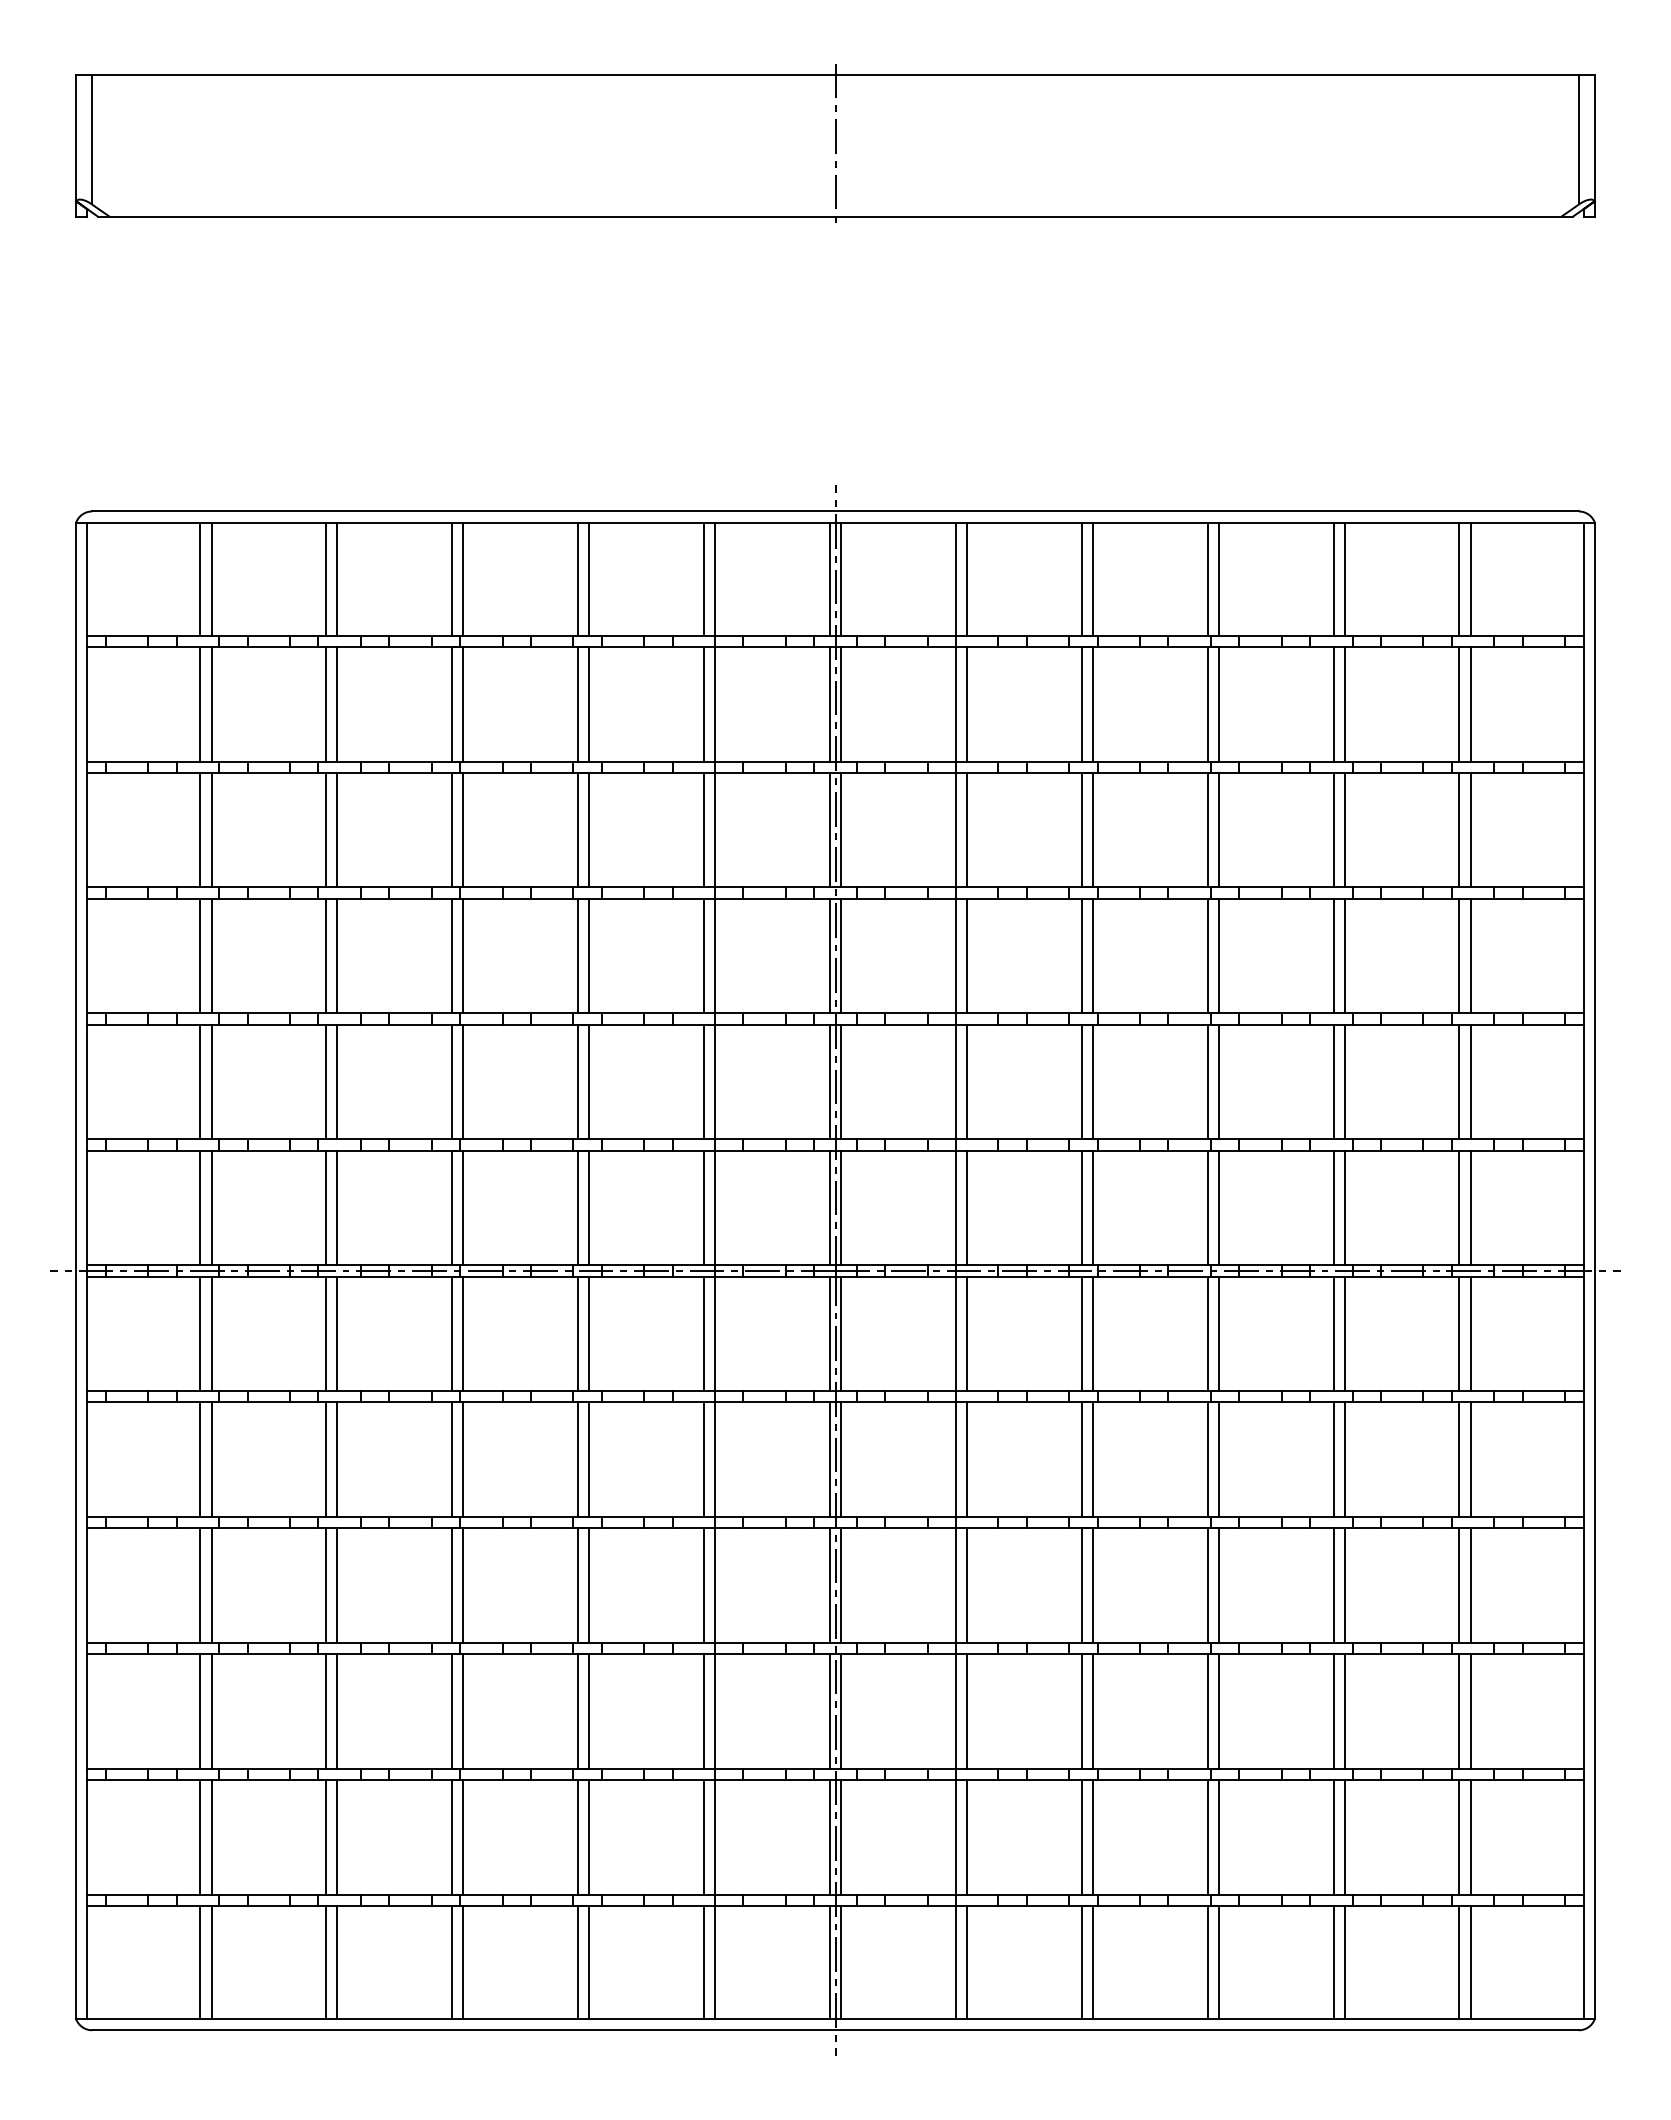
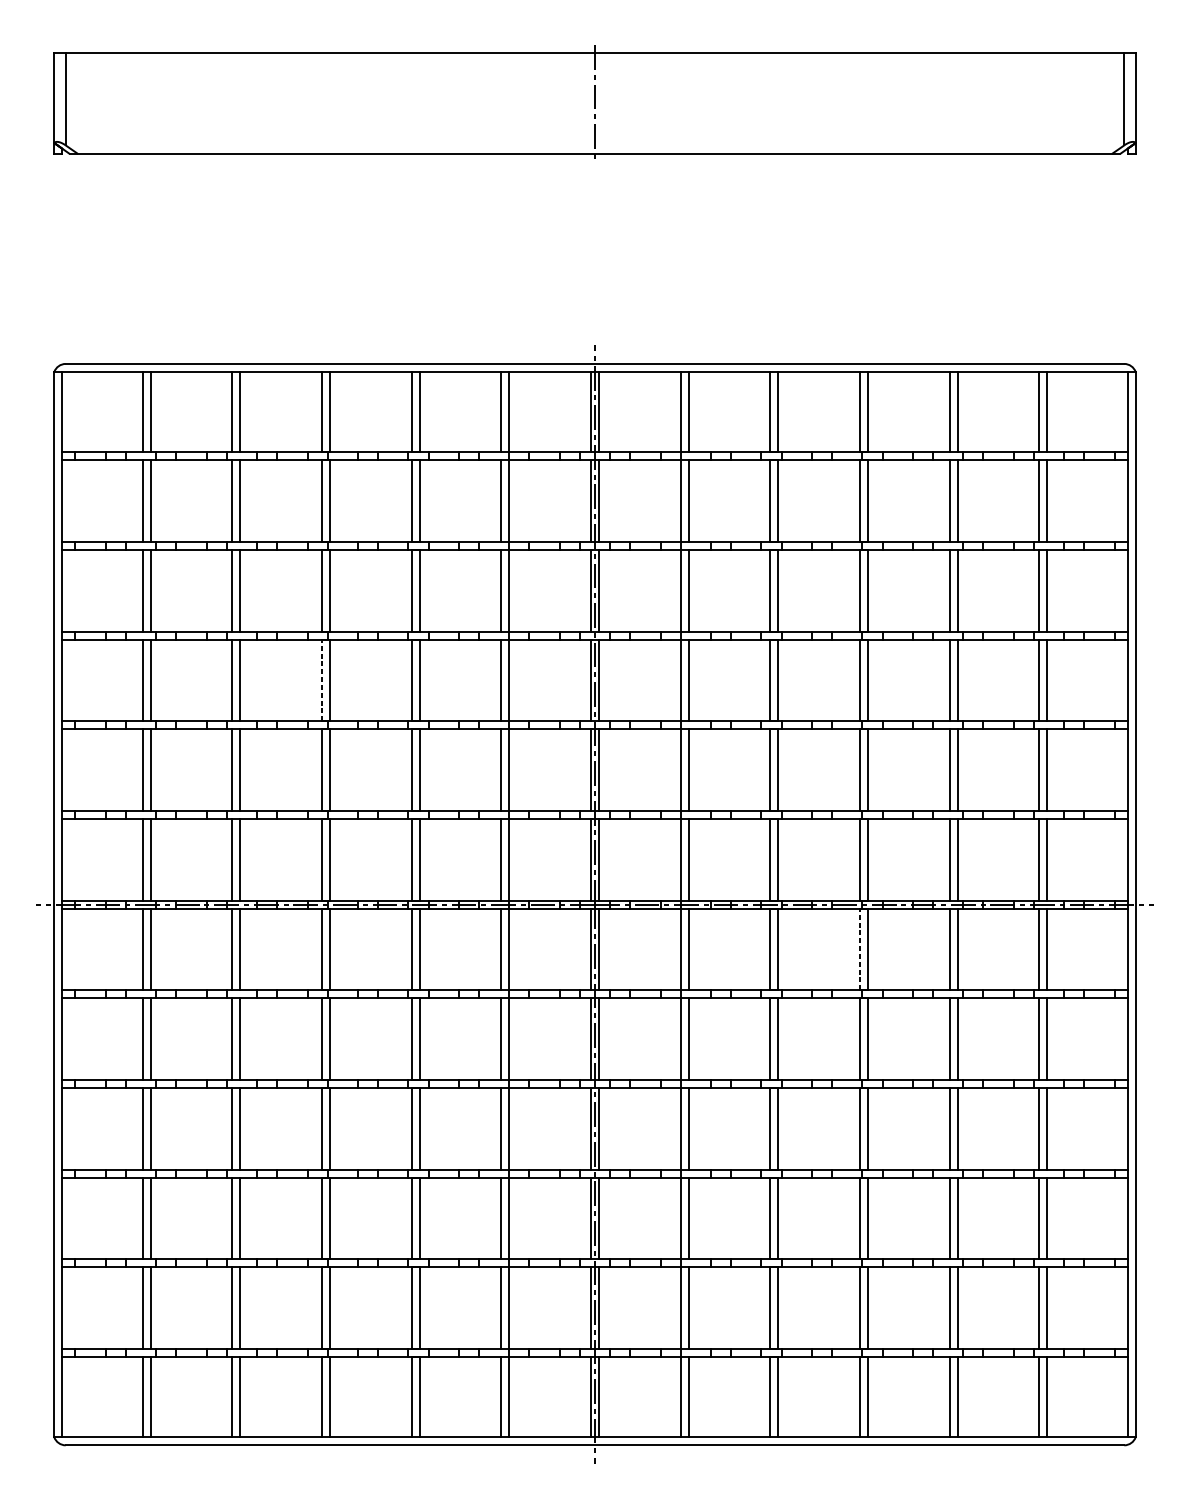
line: (452, 955) -> (322, 680), solid -> dashed
line: (1207, 1333) -> (859, 949), solid -> dashed

